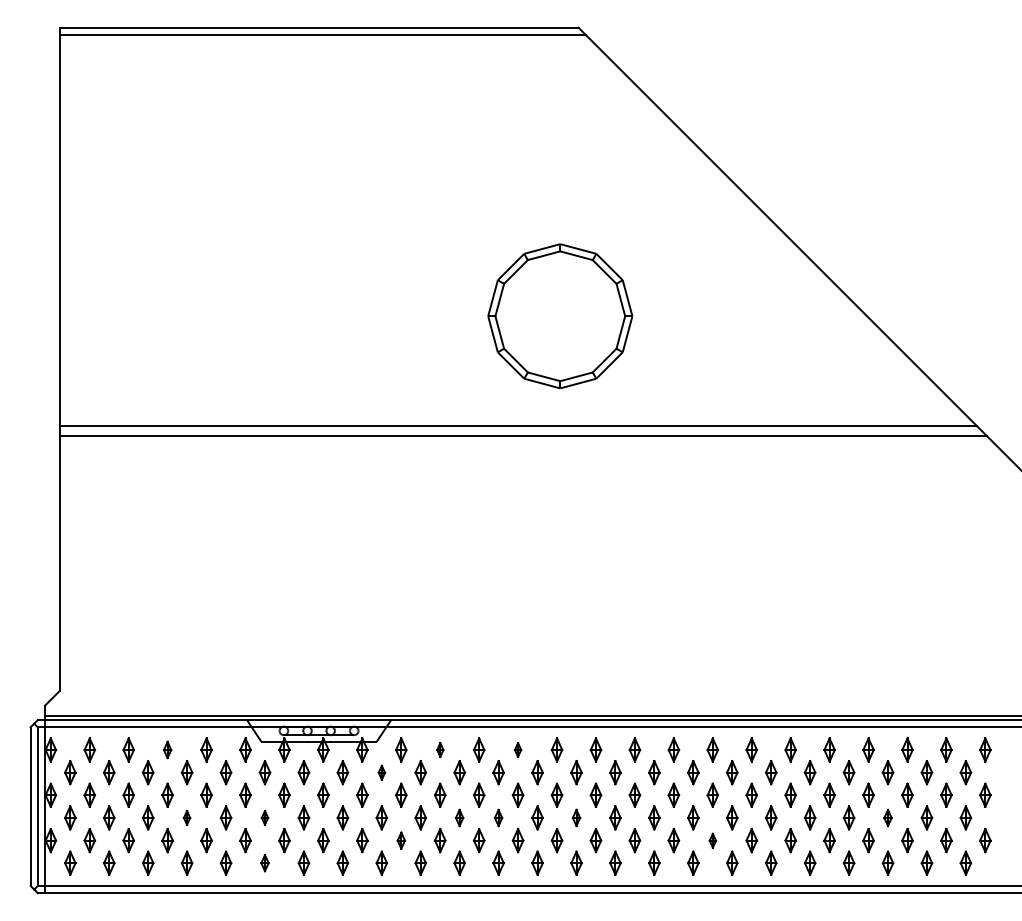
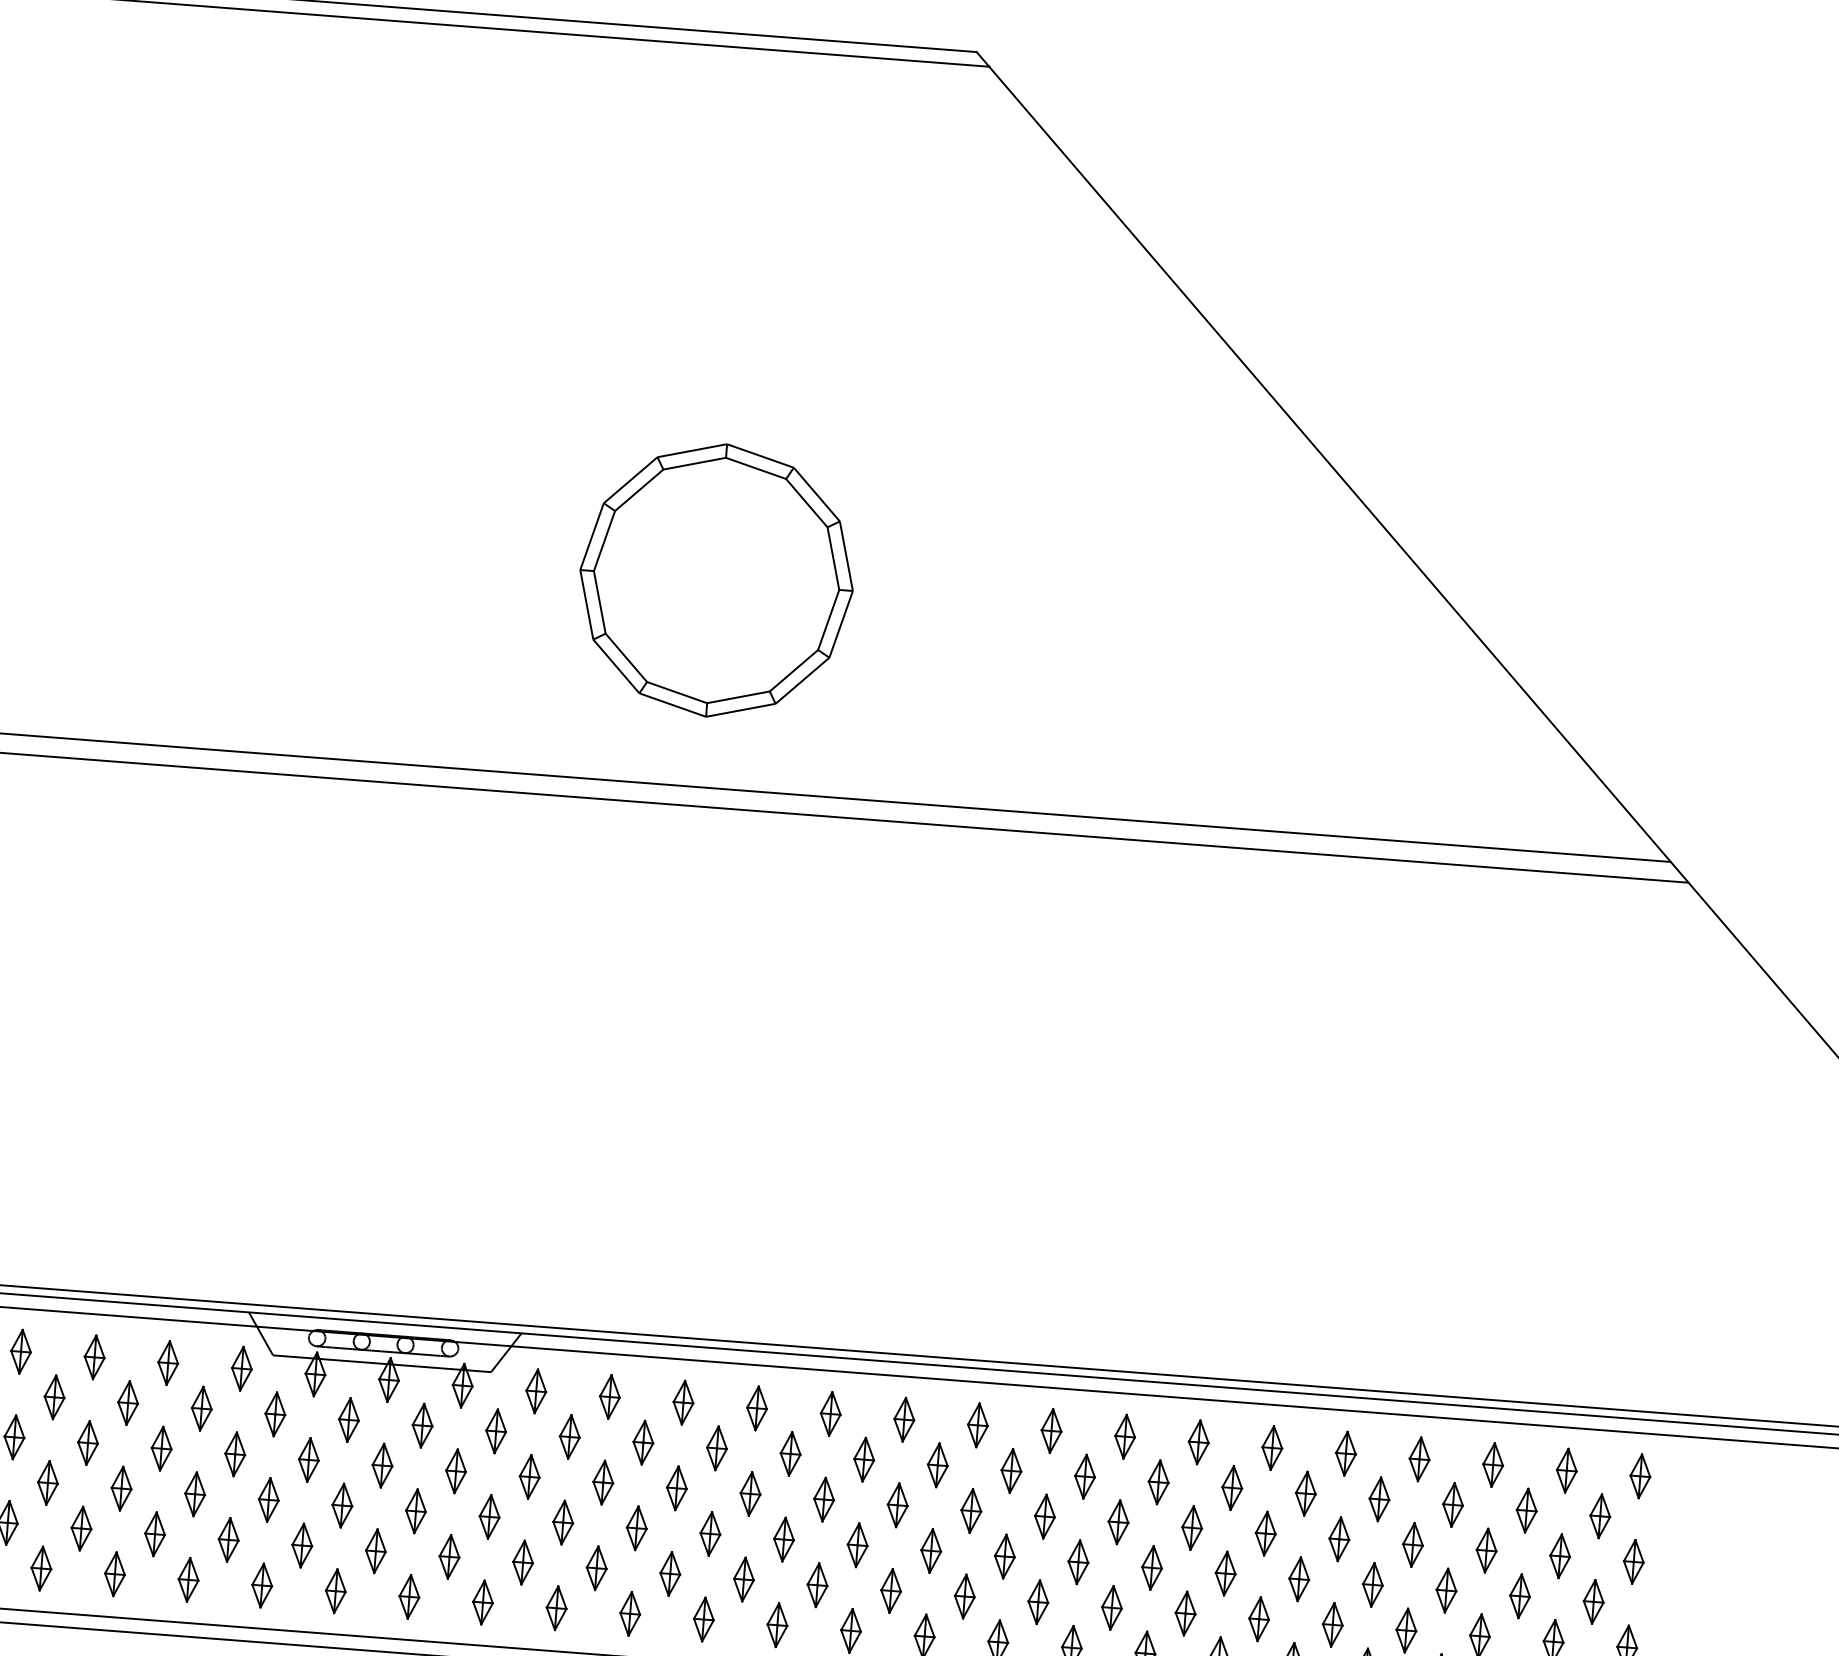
part: (560, 316) -> (716, 580), moved
part: (167, 749) -> (94, 1356), size x1.43
part: (440, 749) -> (610, 1396), size x1.67
part: (517, 749) -> (756, 1407), size x1.67
part: (381, 772) -> (495, 1431), size x1.67
part: (186, 817) -> (120, 1487), size x1.67
part: (264, 817) -> (267, 1499), size x1.67
part: (459, 817) -> (636, 1527), size x1.43
part: (498, 817) -> (710, 1533), size x1.43
part: (576, 817) -> (857, 1544), size x1.43
part: (887, 817) -> (1445, 1589), size x1.43
part: (401, 840) -> (523, 1562), size x1.43
part: (712, 840) -> (1111, 1607), size x1.67
part: (264, 862) -> (261, 1584), size x1.43

